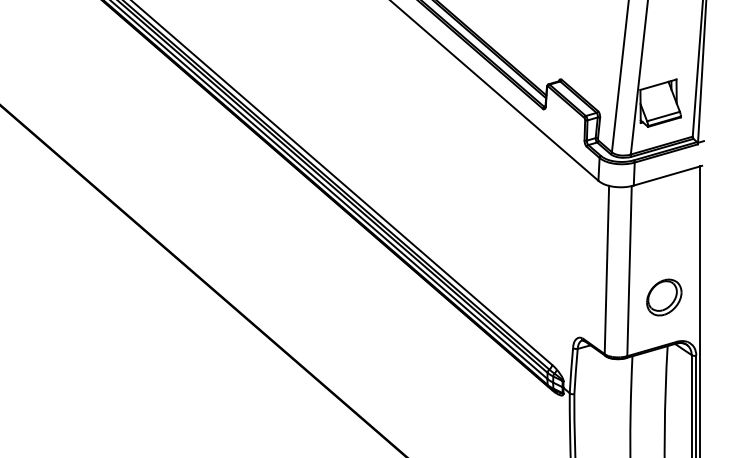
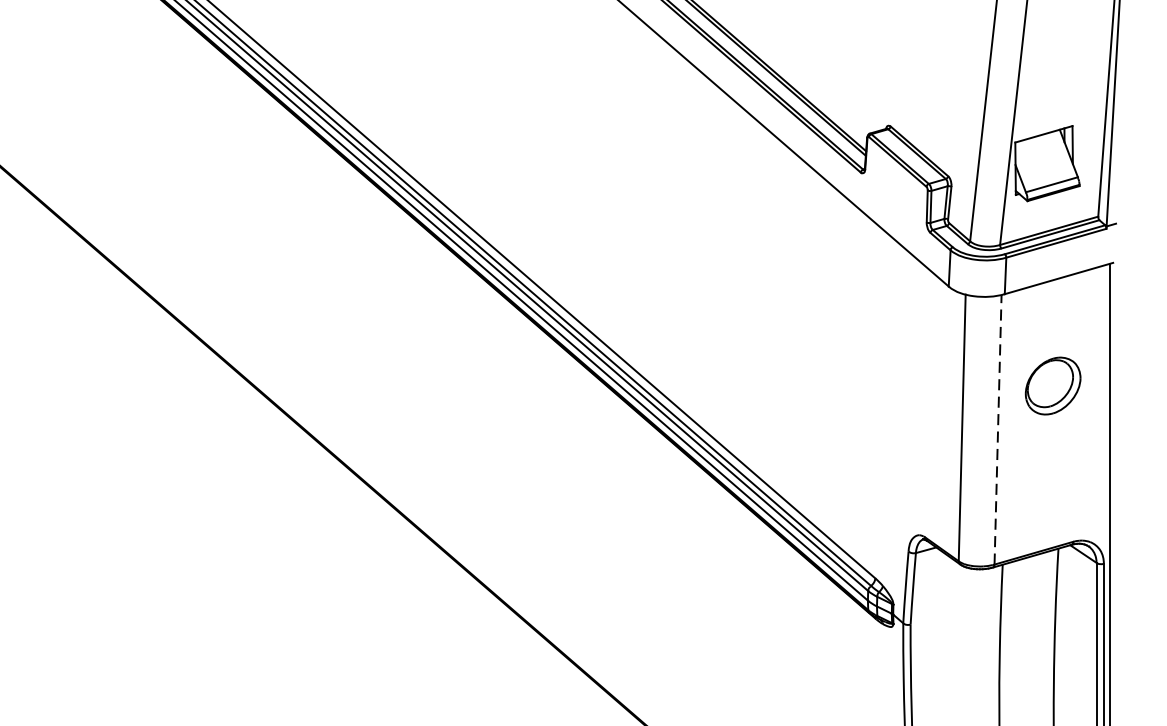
line: (629, 270) -> (998, 428), solid -> dashed
part: (664, 297) -> (1053, 385), moved

